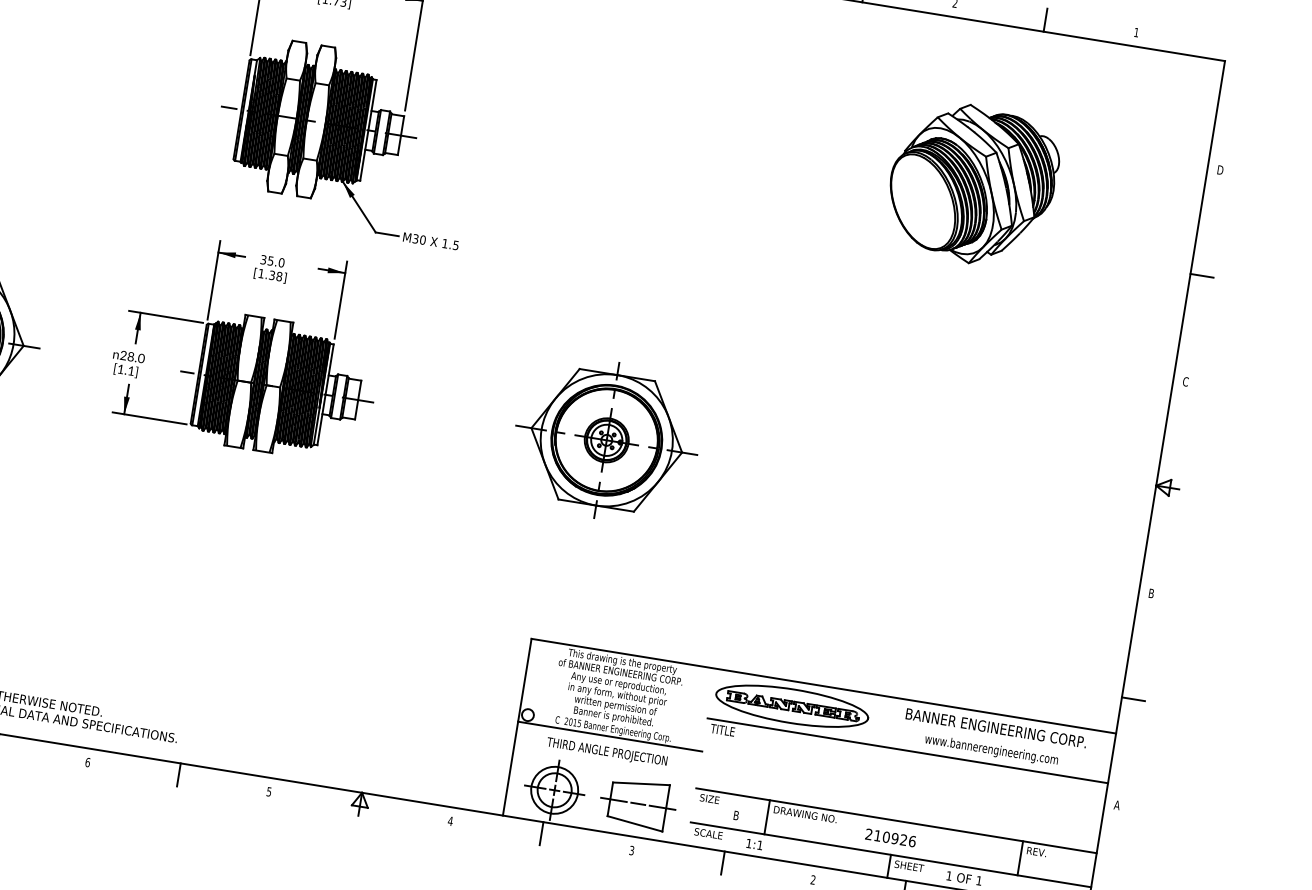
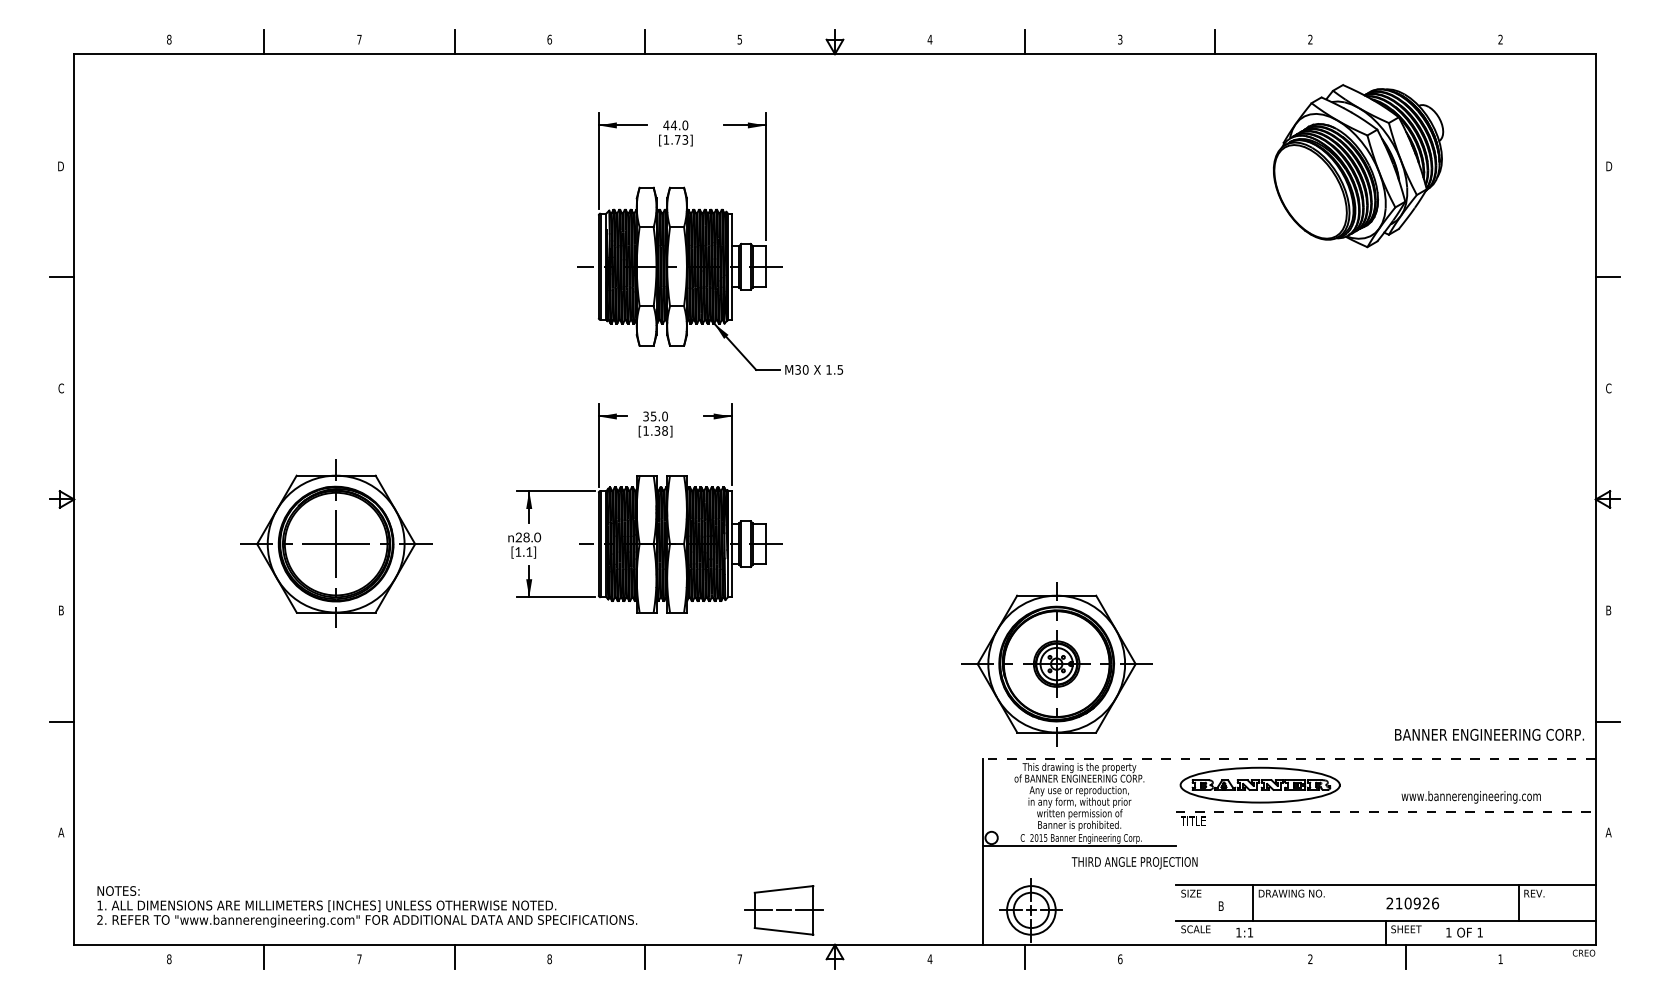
line: (1045, 20) -> (1405, 42), removed
text: (1136, 32) -> (1500, 39), 1 -> 2
part: (972, 184) -> (1358, 166), moved
part: (606, 440) -> (1056, 664), moved
line: (824, 686) -> (1289, 759), solid -> dashed
text: (996, 727) -> (1489, 734), moved
line: (907, 750) -> (1385, 811), solid -> dashed
text: (606, 752) -> (1134, 863), moved
text: (87, 761) -> (549, 958), 6 -> 8
text: (268, 792) -> (739, 959), 5 -> 7
part: (637, 803) -> (783, 910), moved
text: (890, 837) -> (1412, 903), moved
text: (632, 850) -> (1120, 959), 3 -> 6
line: (723, 862) -> (1215, 956), removed

